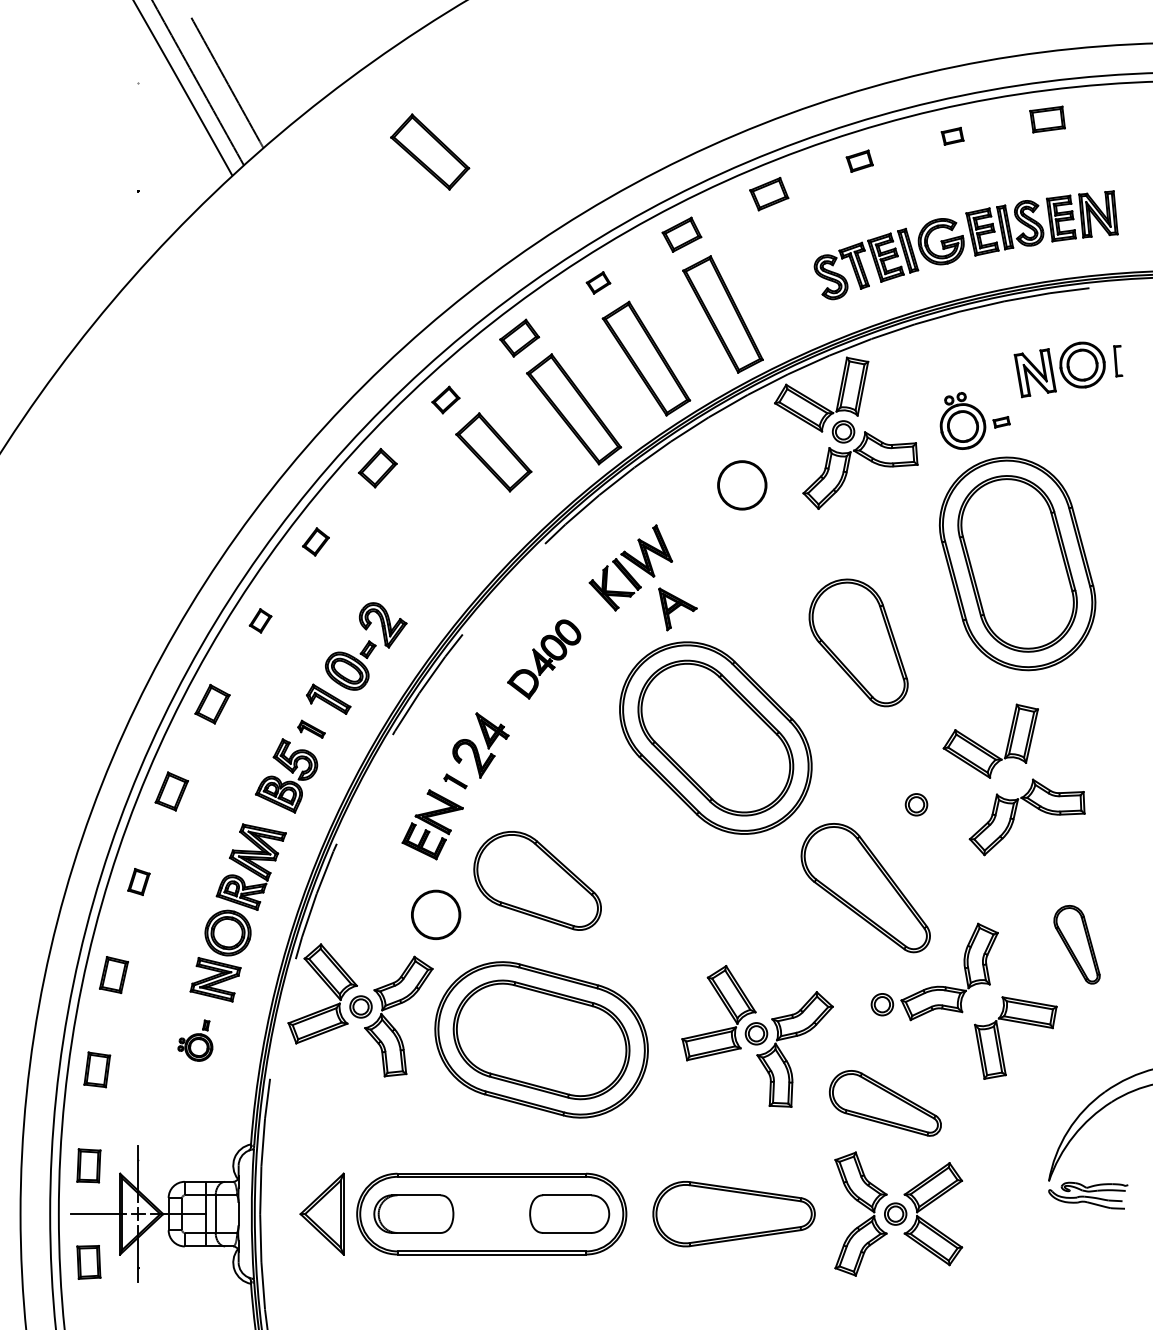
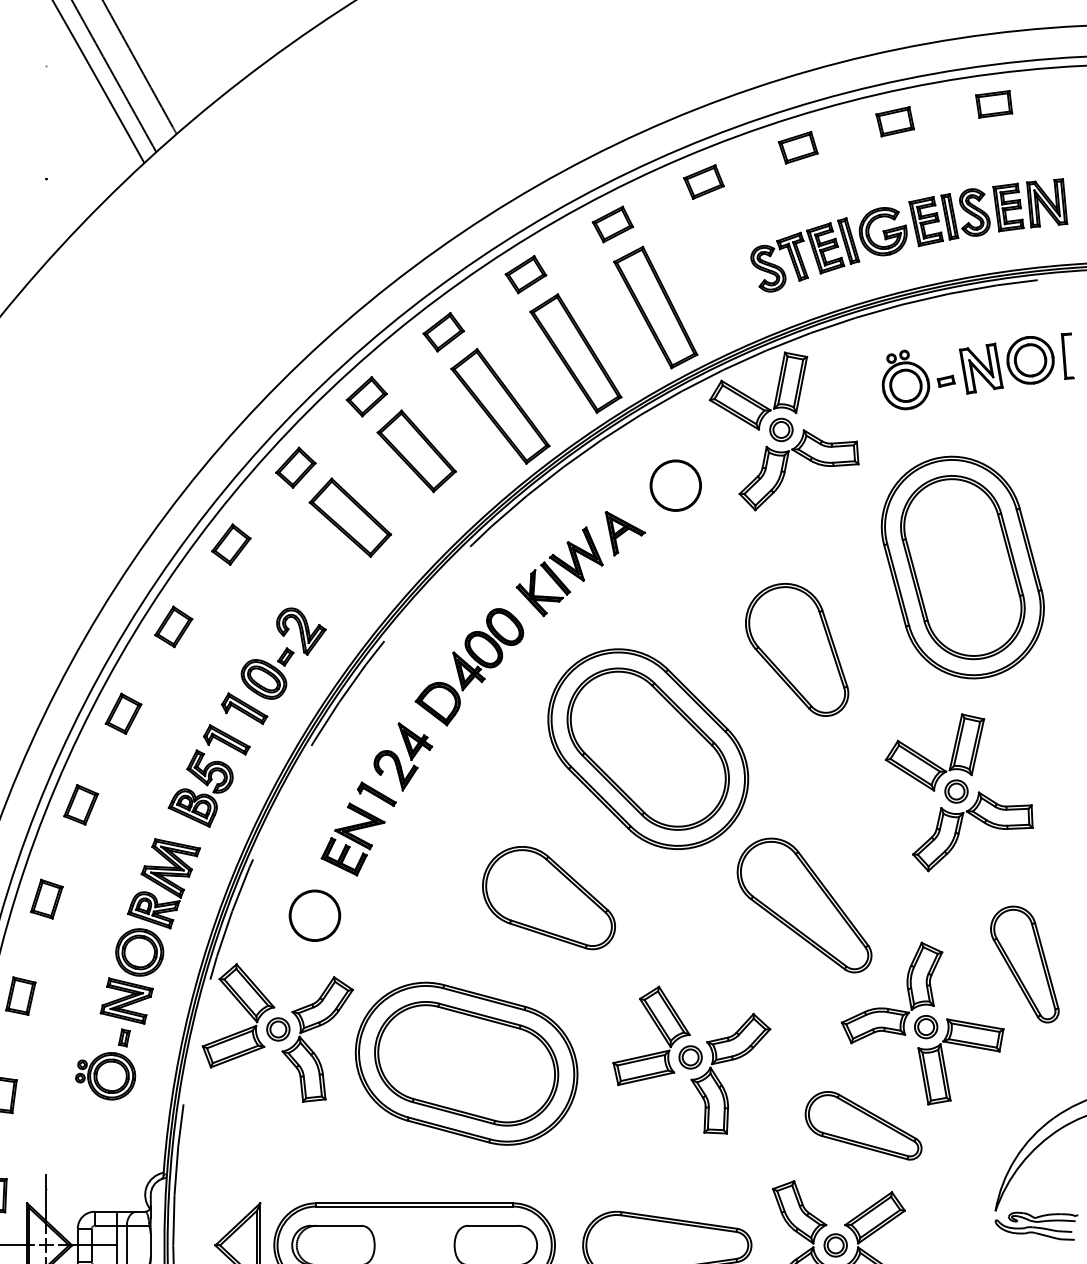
part: (952, 136) -> (894, 121), size x1.67
part: (430, 151) -> (350, 517), moved
part: (859, 161) -> (798, 148), size x1.43
part: (598, 282) -> (525, 274), size x1.67
part: (1117, 360) -> (1066, 355), size x1.43
part: (445, 399) -> (366, 396), size x1.43
part: (974, 420) -> (917, 379), moved
part: (315, 541) -> (230, 544), size x1.43
part: (677, 609) -> (624, 533), moved
part: (260, 620) -> (173, 626), size x1.67
part: (543, 659) -> (468, 667), size x1.43
part: (311, 729) -> (226, 740), size x1.67
part: (455, 781) -> (376, 794), size x1.67
part: (916, 804) -> (956, 791), moved
part: (537, 880) -> (548, 897), moved
part: (138, 881) -> (46, 898), size x1.43
part: (436, 914) -> (315, 915), moved
part: (1076, 944) -> (1024, 964), size x1.43
part: (882, 1004) -> (926, 1026), moved
part: (195, 1040) -> (105, 1064), size x1.67
part: (885, 1103) -> (863, 1125), moved

